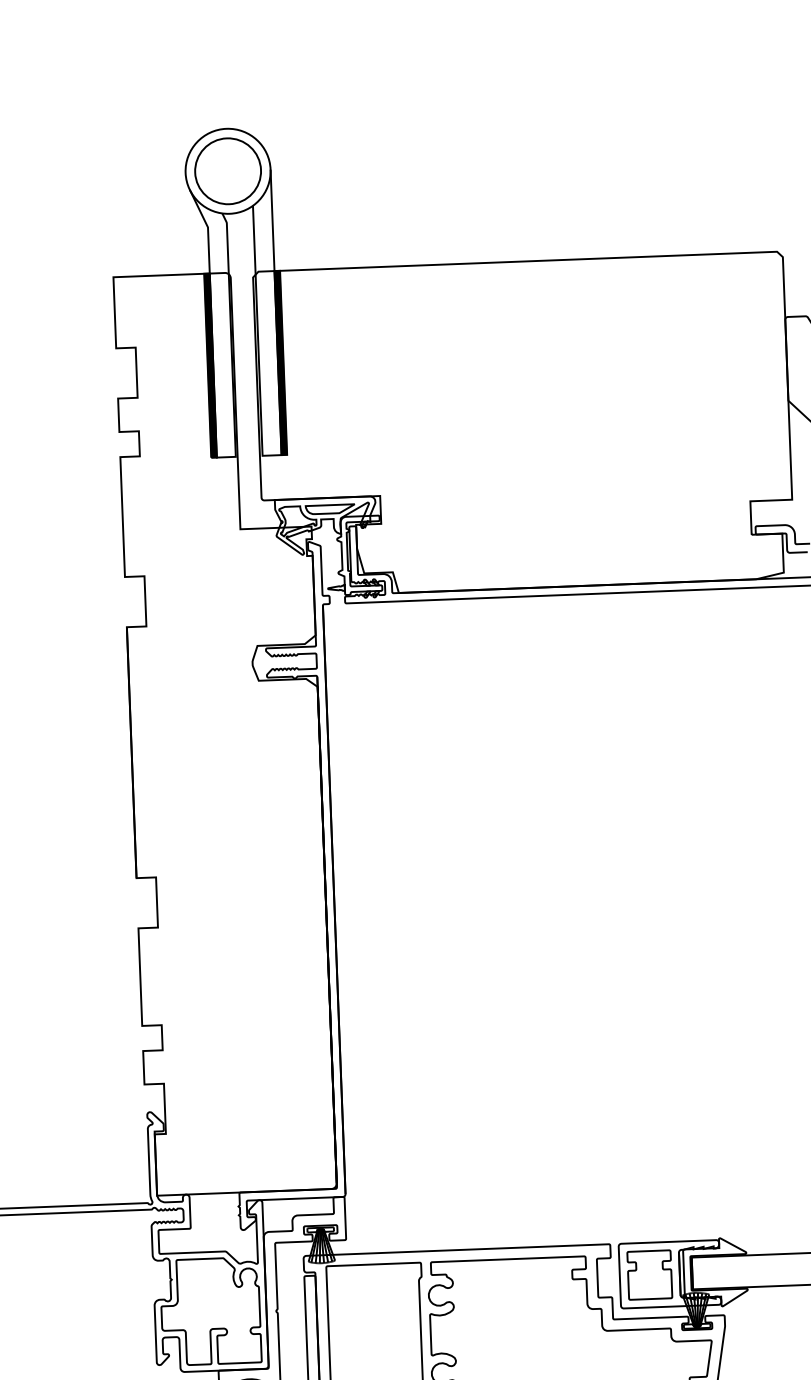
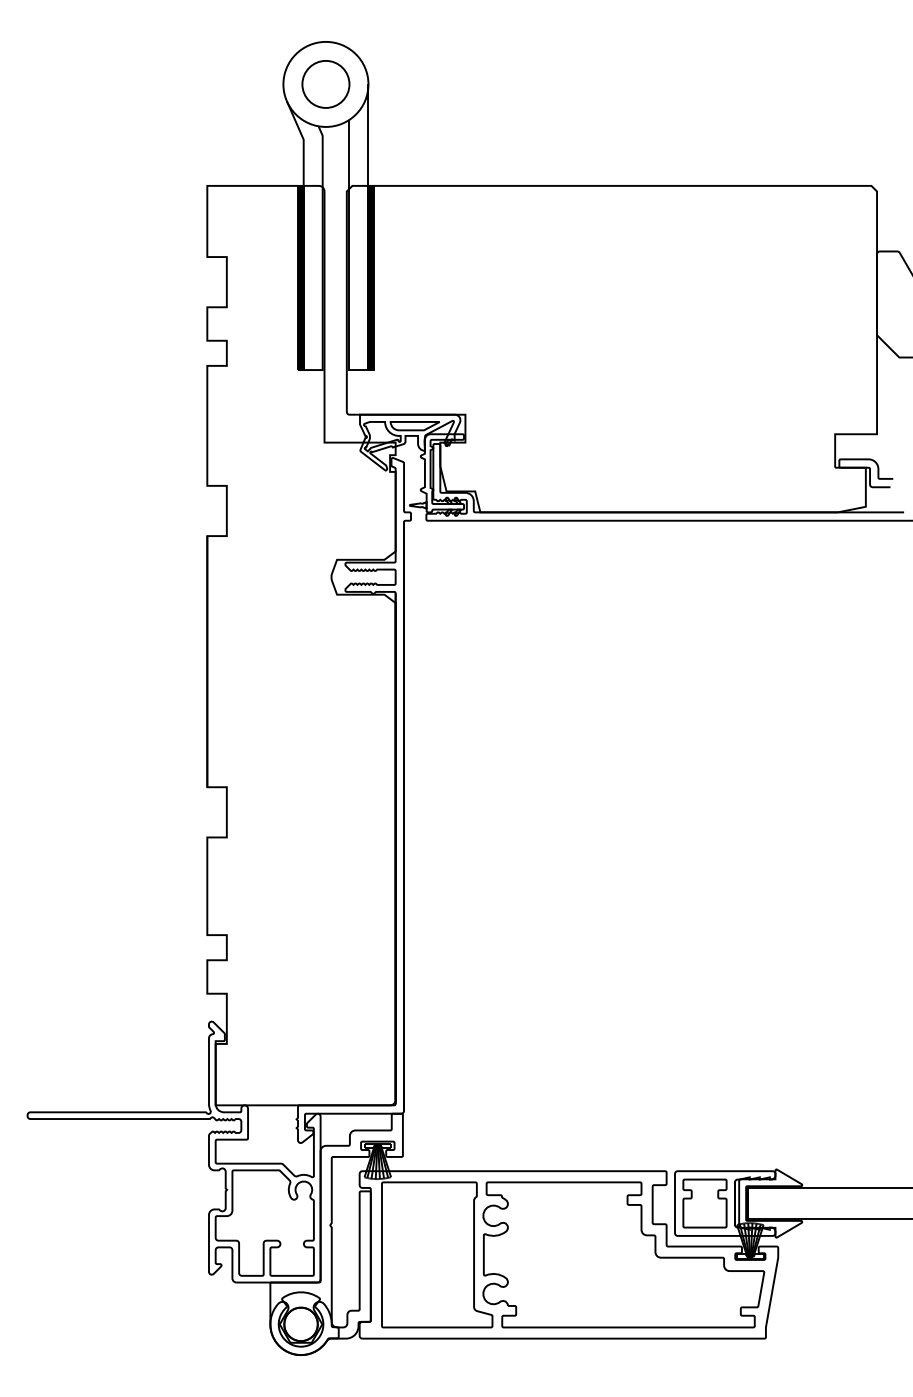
circle: (227, 170) -> (325, 83), size x0.71

